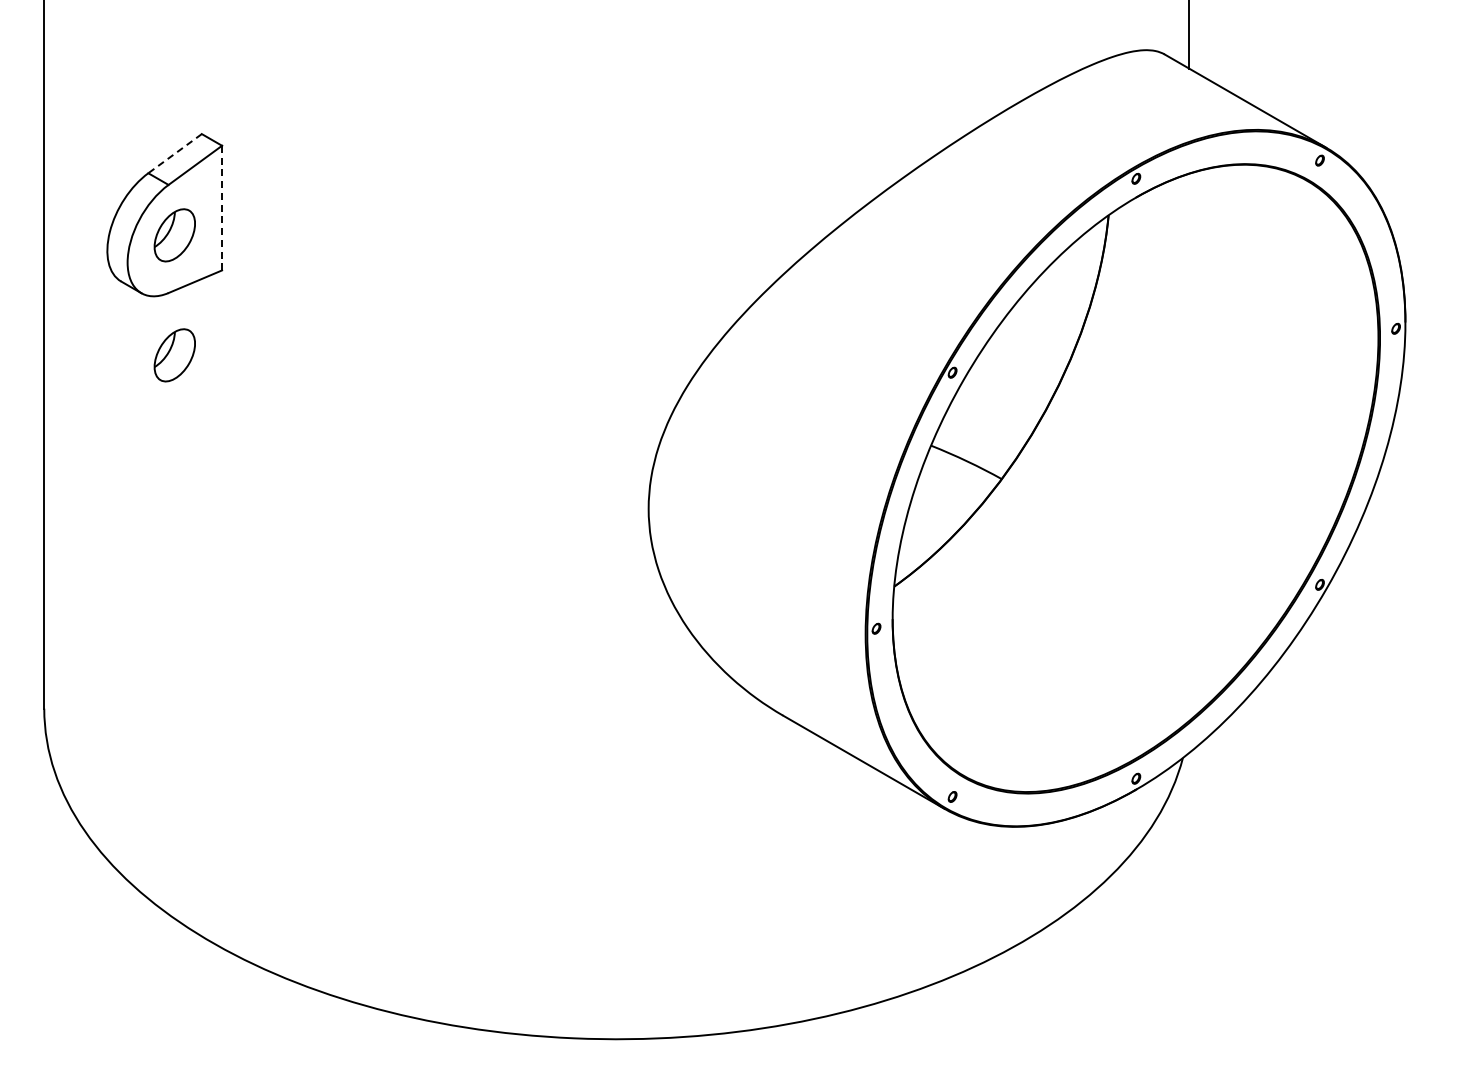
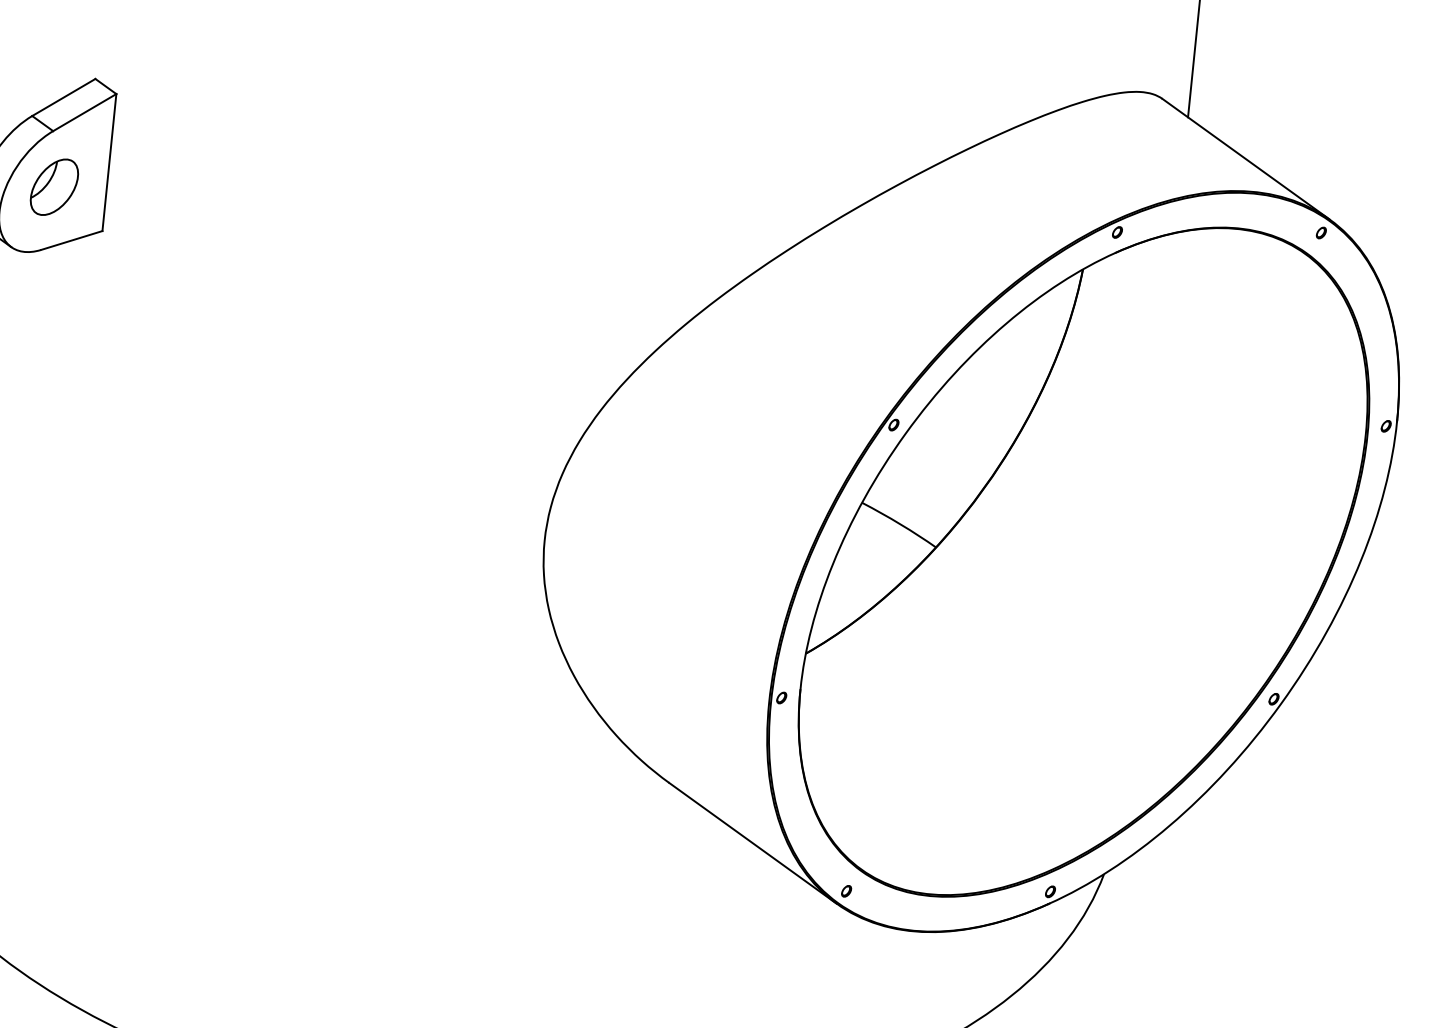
line: (174, 153) -> (63, 97), dashed -> solid
line: (222, 208) -> (109, 163), dashed -> solid
part: (174, 355) -> (40, 319), removed

